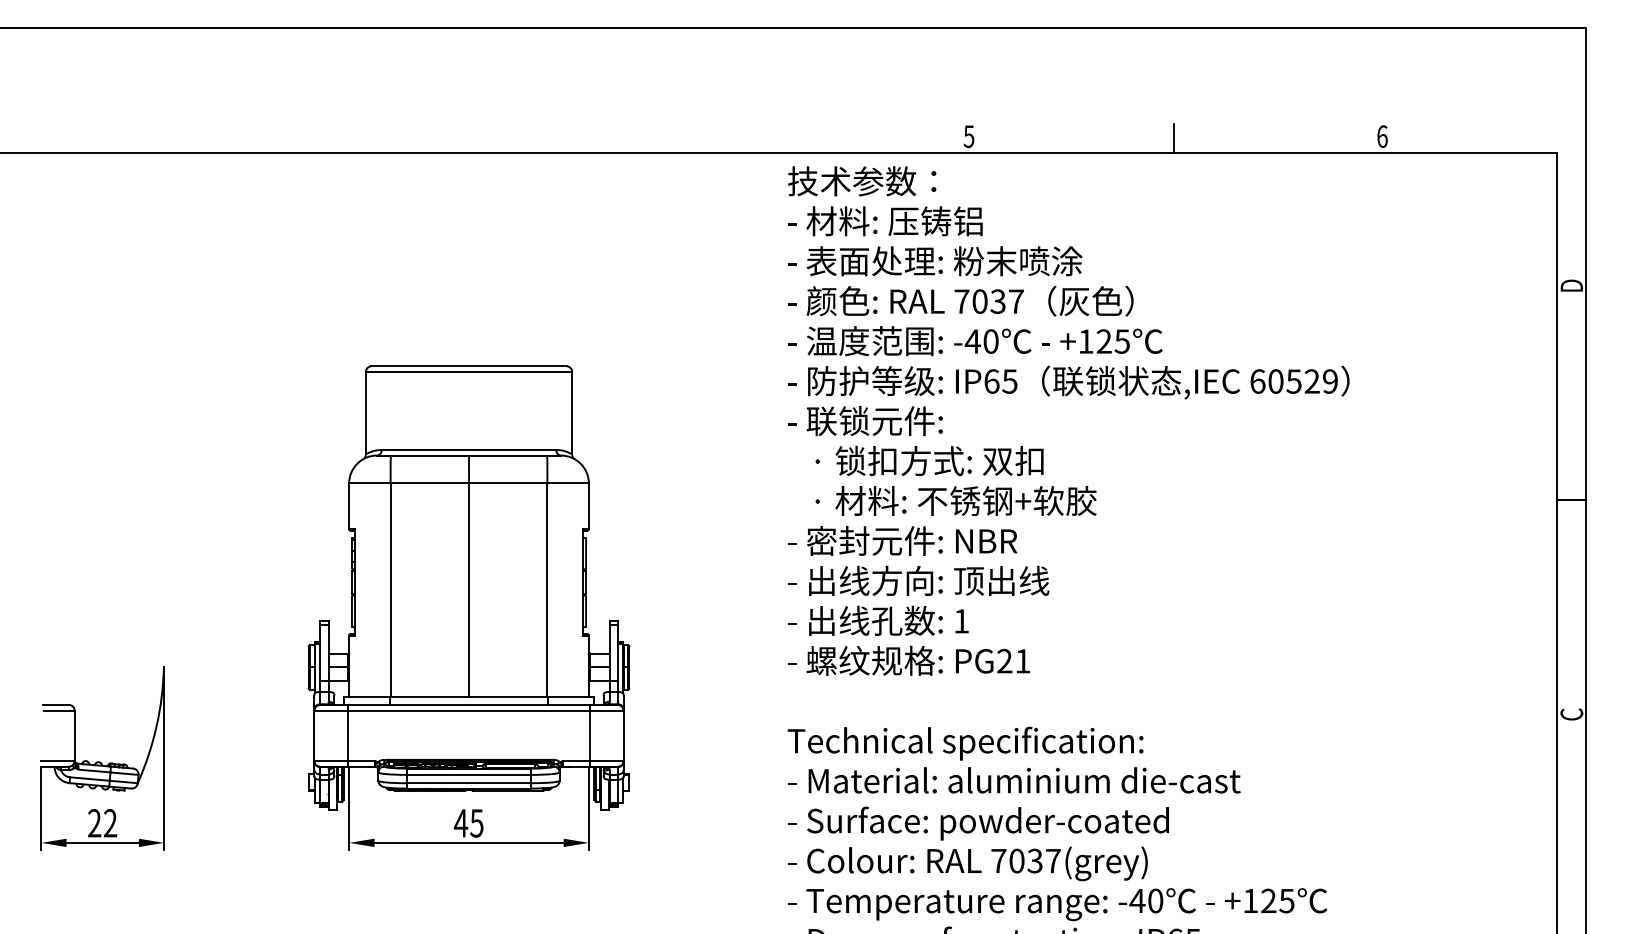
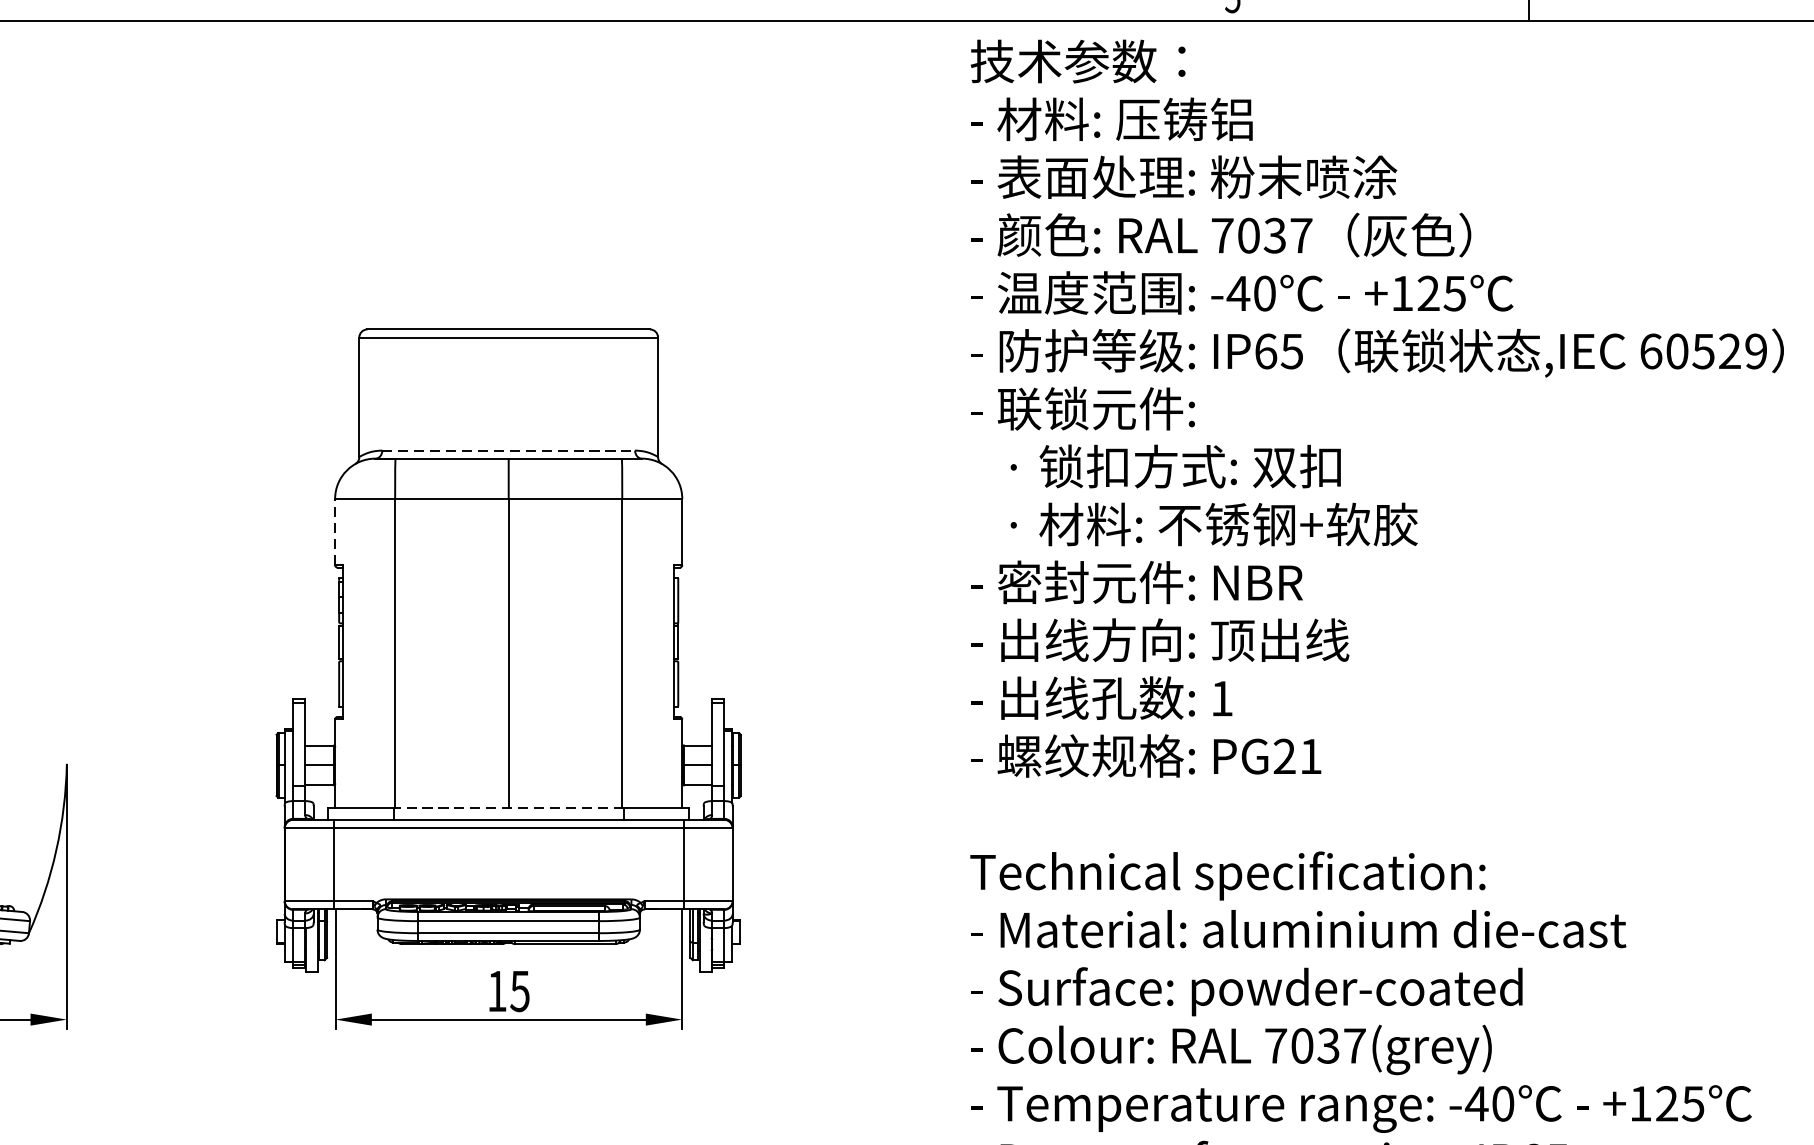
line: (469, 449) -> (509, 449), solid -> dashed
line: (349, 506) -> (335, 532), solid -> dashed
line: (468, 696) -> (507, 807), solid -> dashed
text: (460, 823) -> (496, 991), 45 -> 15

